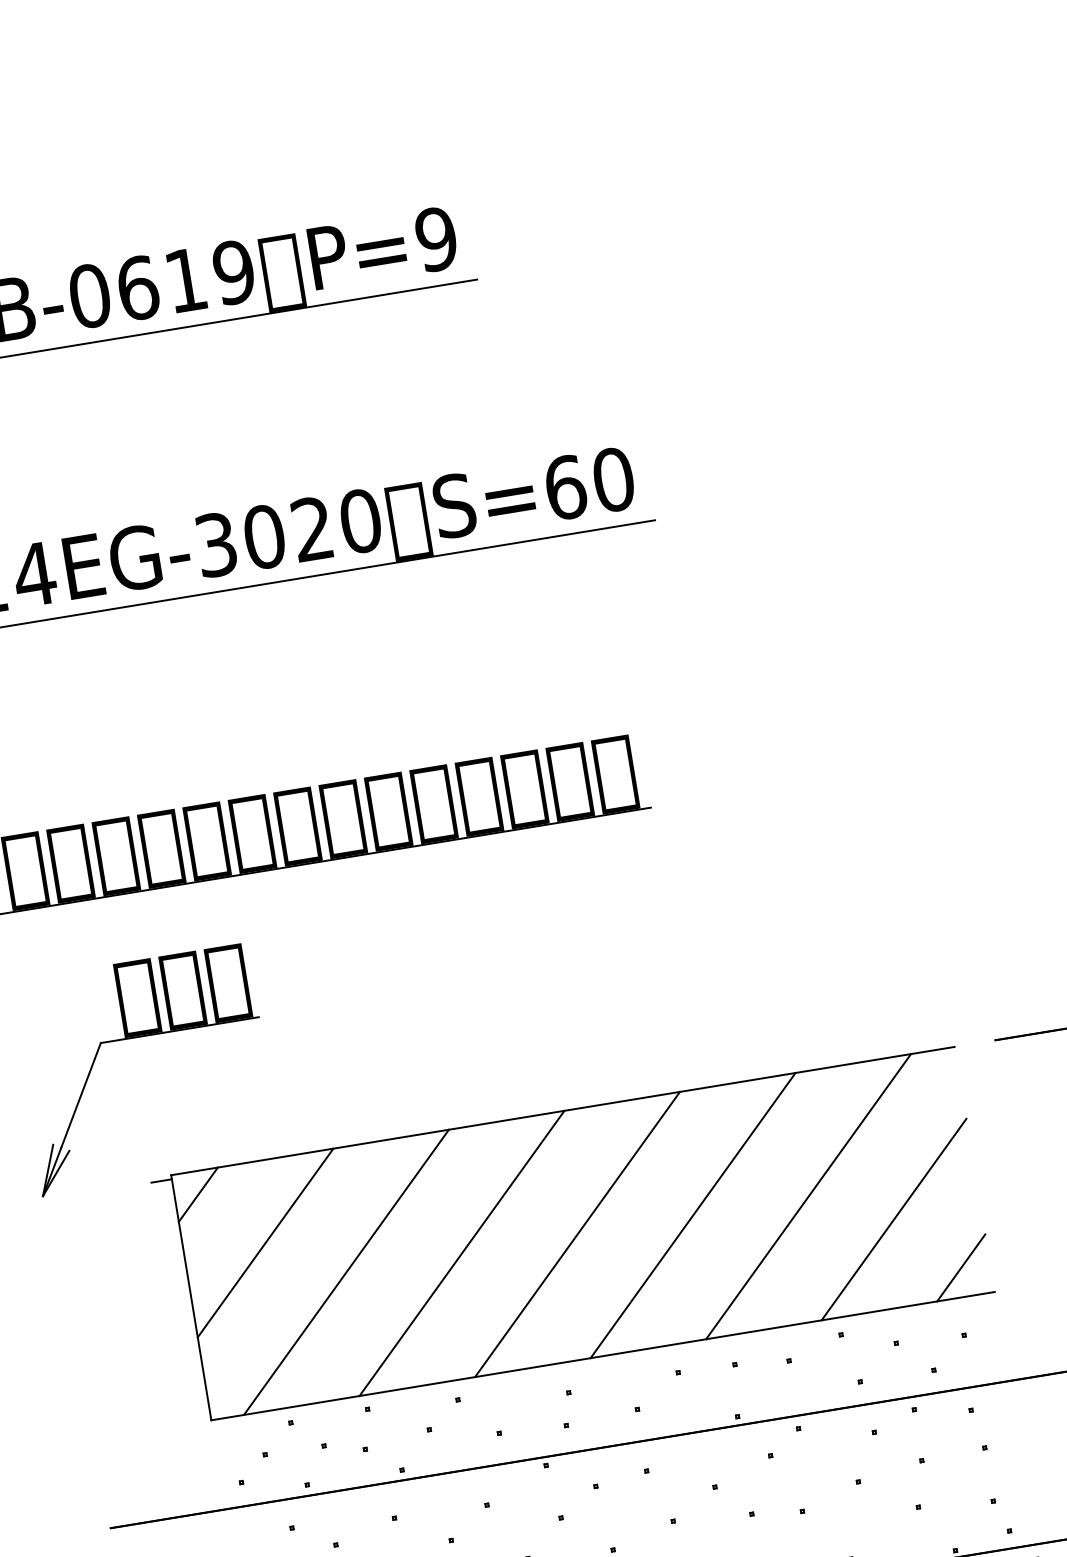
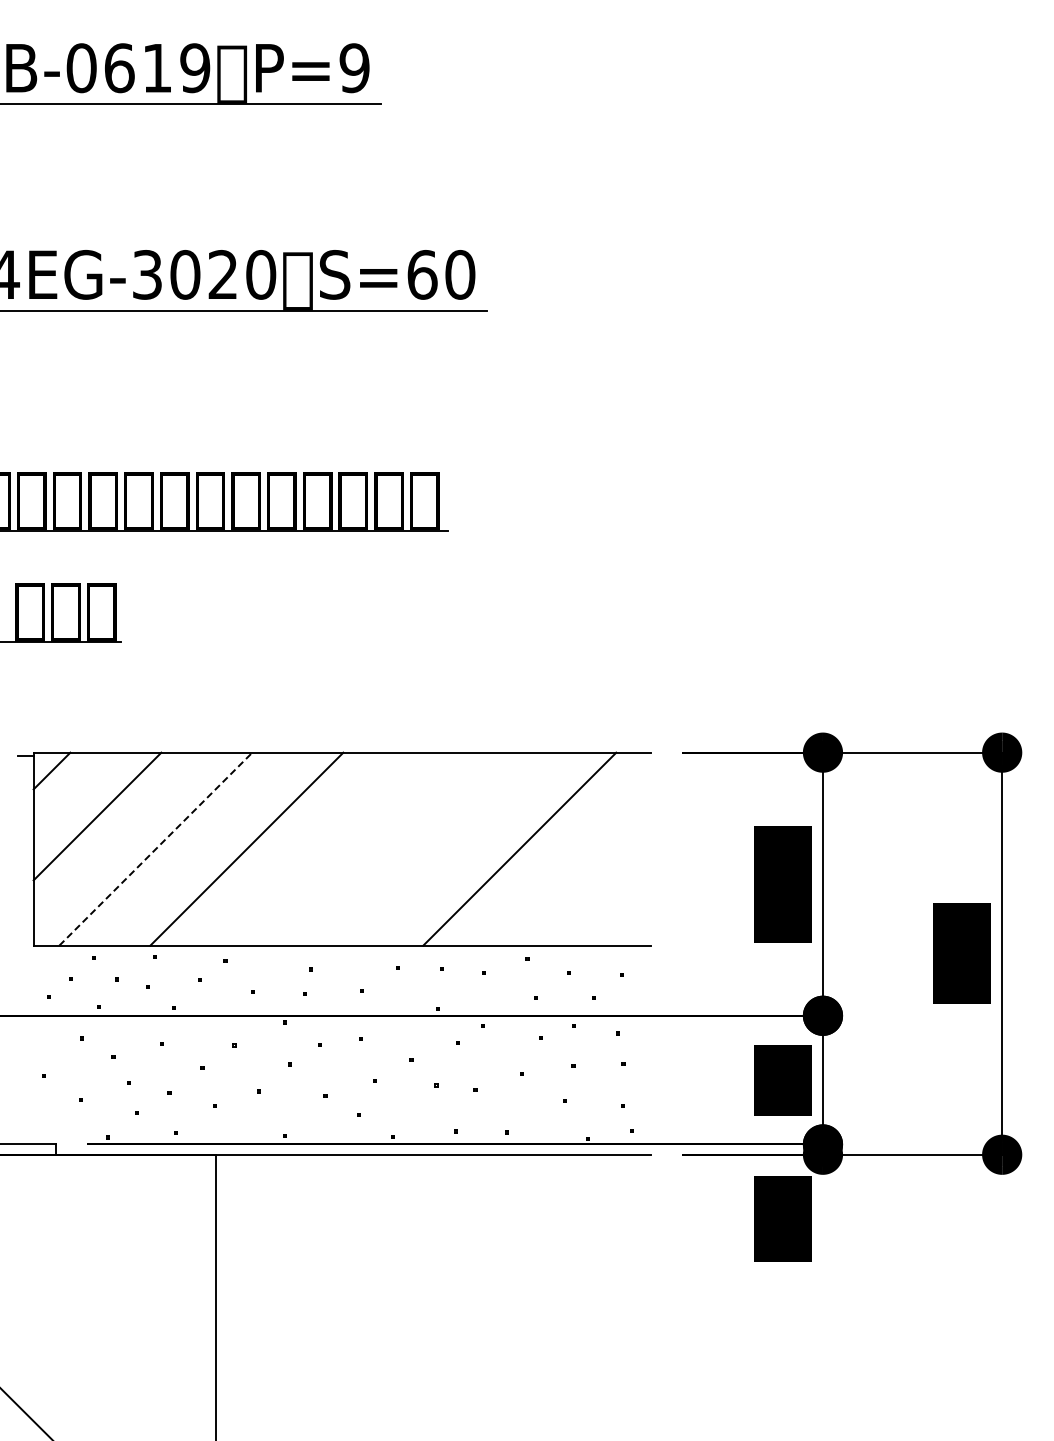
line: (692, 1214) -> (428, 848), removed
line: (894, 1219) -> (582, 877), removed
line: (576, 1233) -> (337, 848), removed
line: (960, 1267) -> (627, 922), removed
line: (347, 1271) -> (156, 848), solid -> dashed

